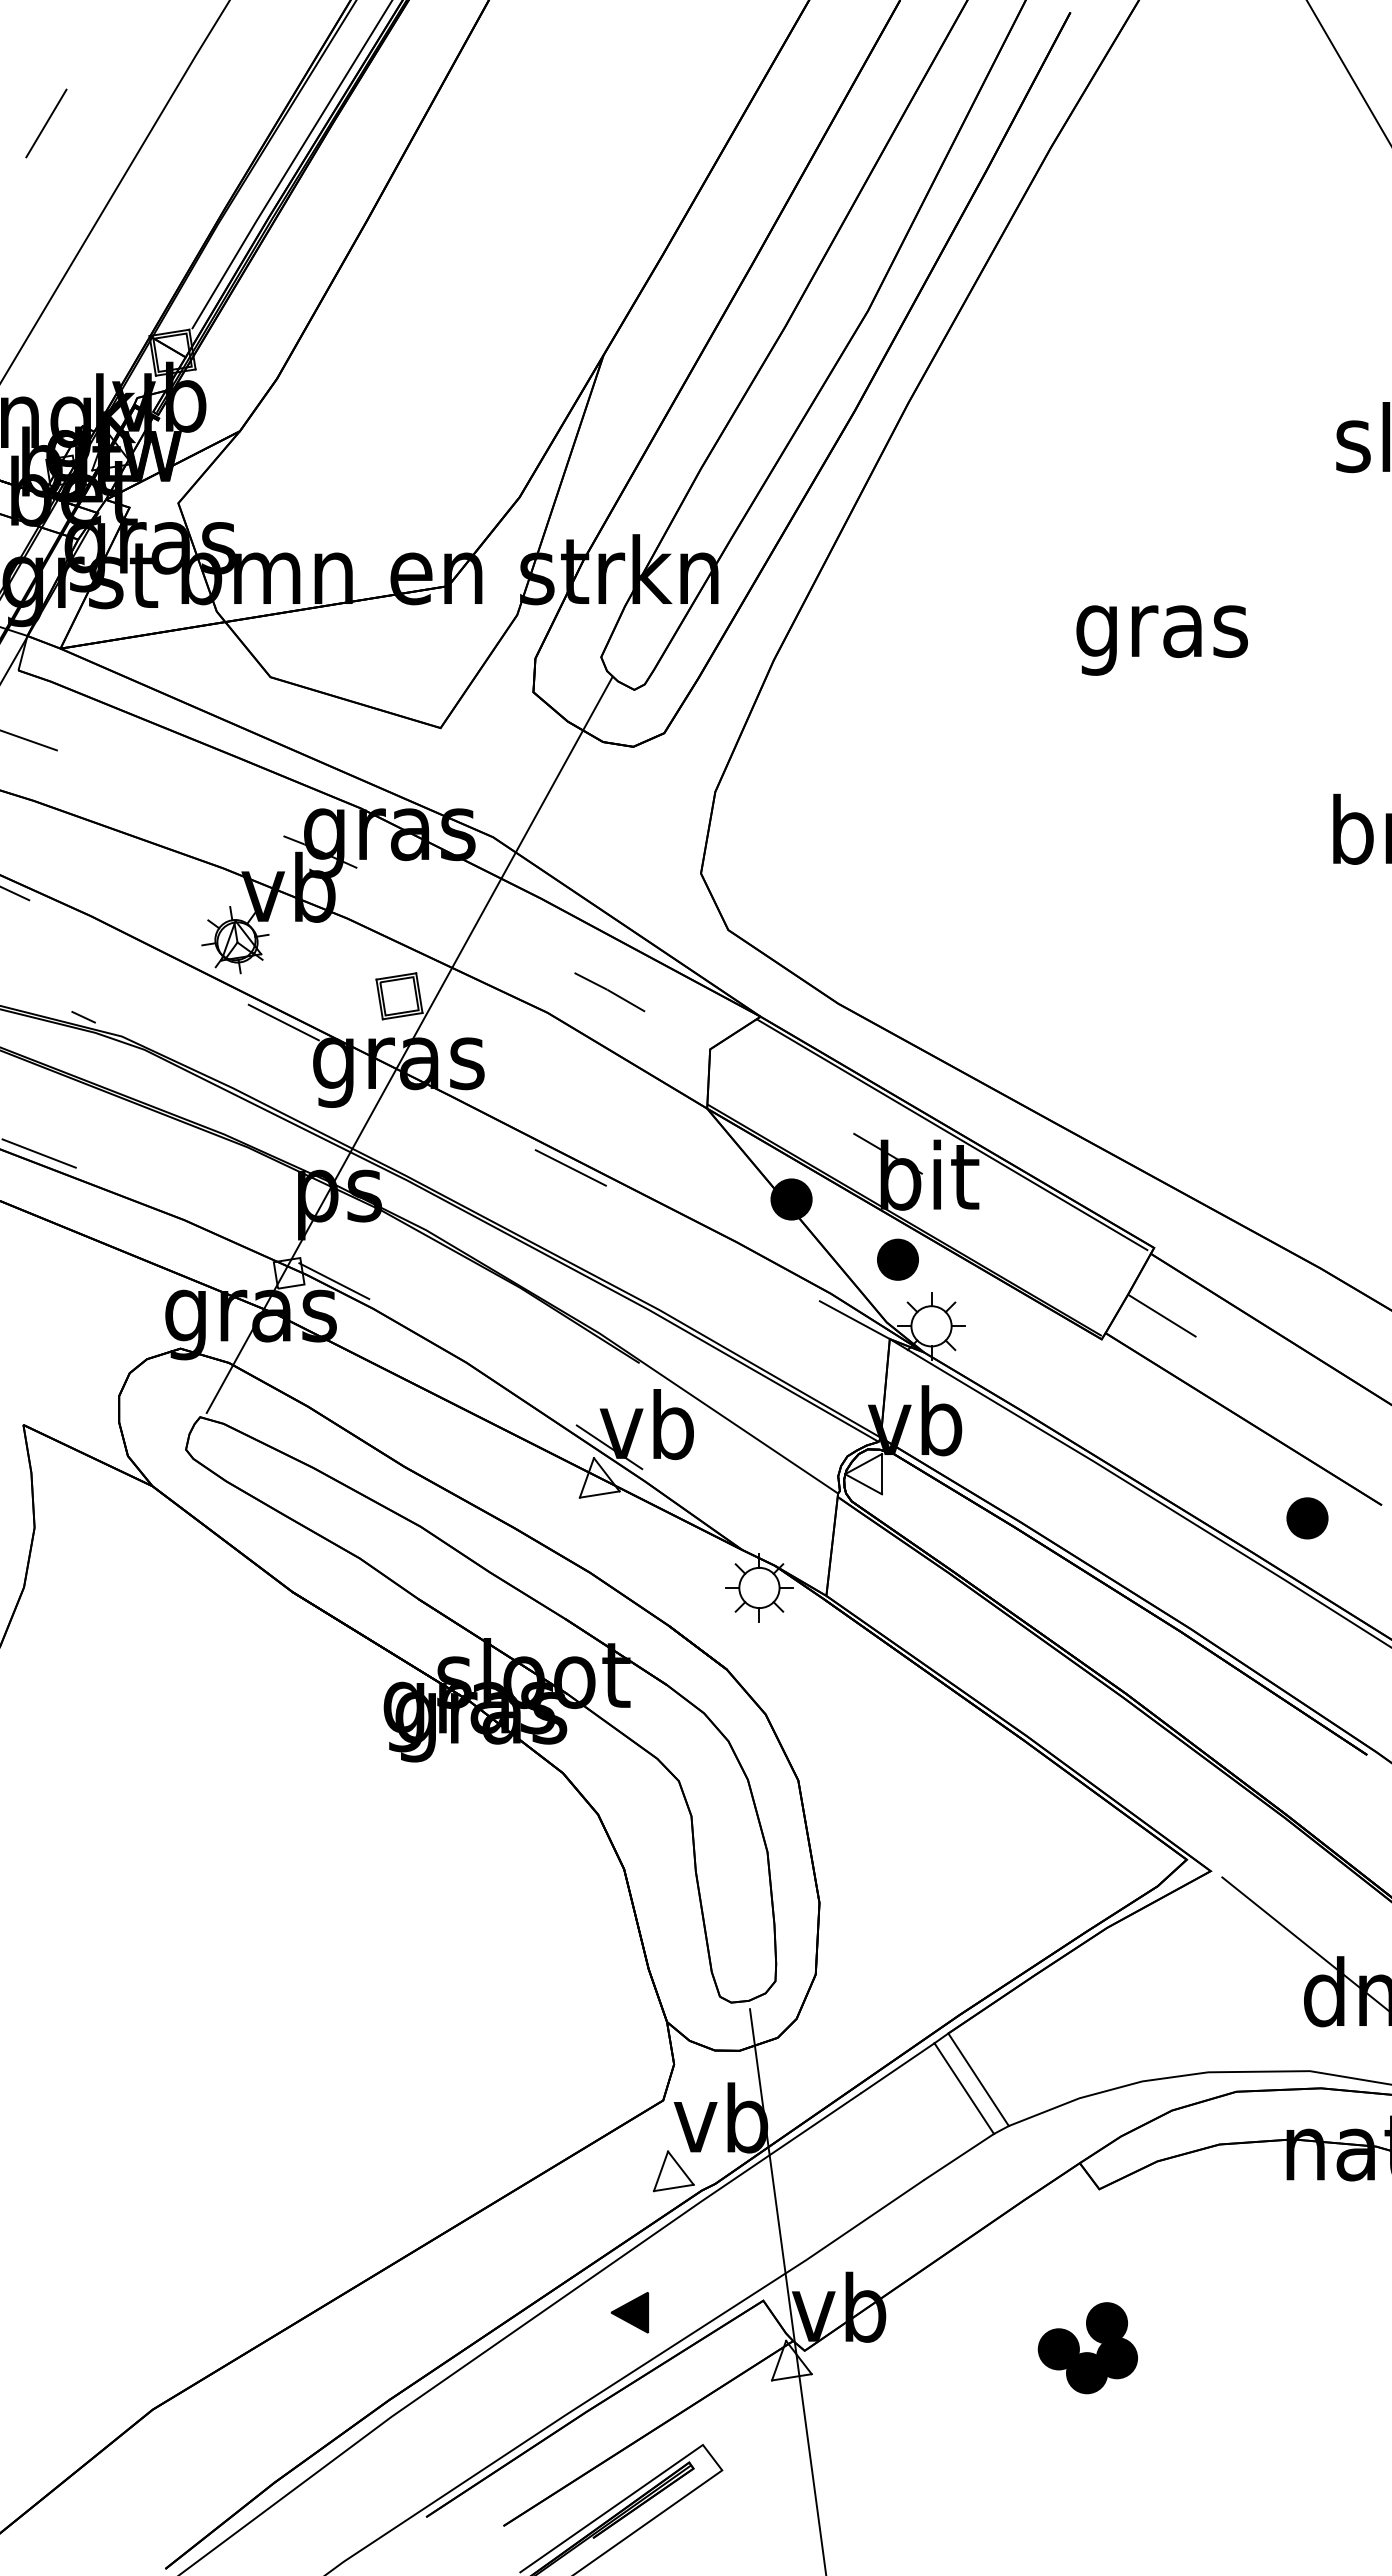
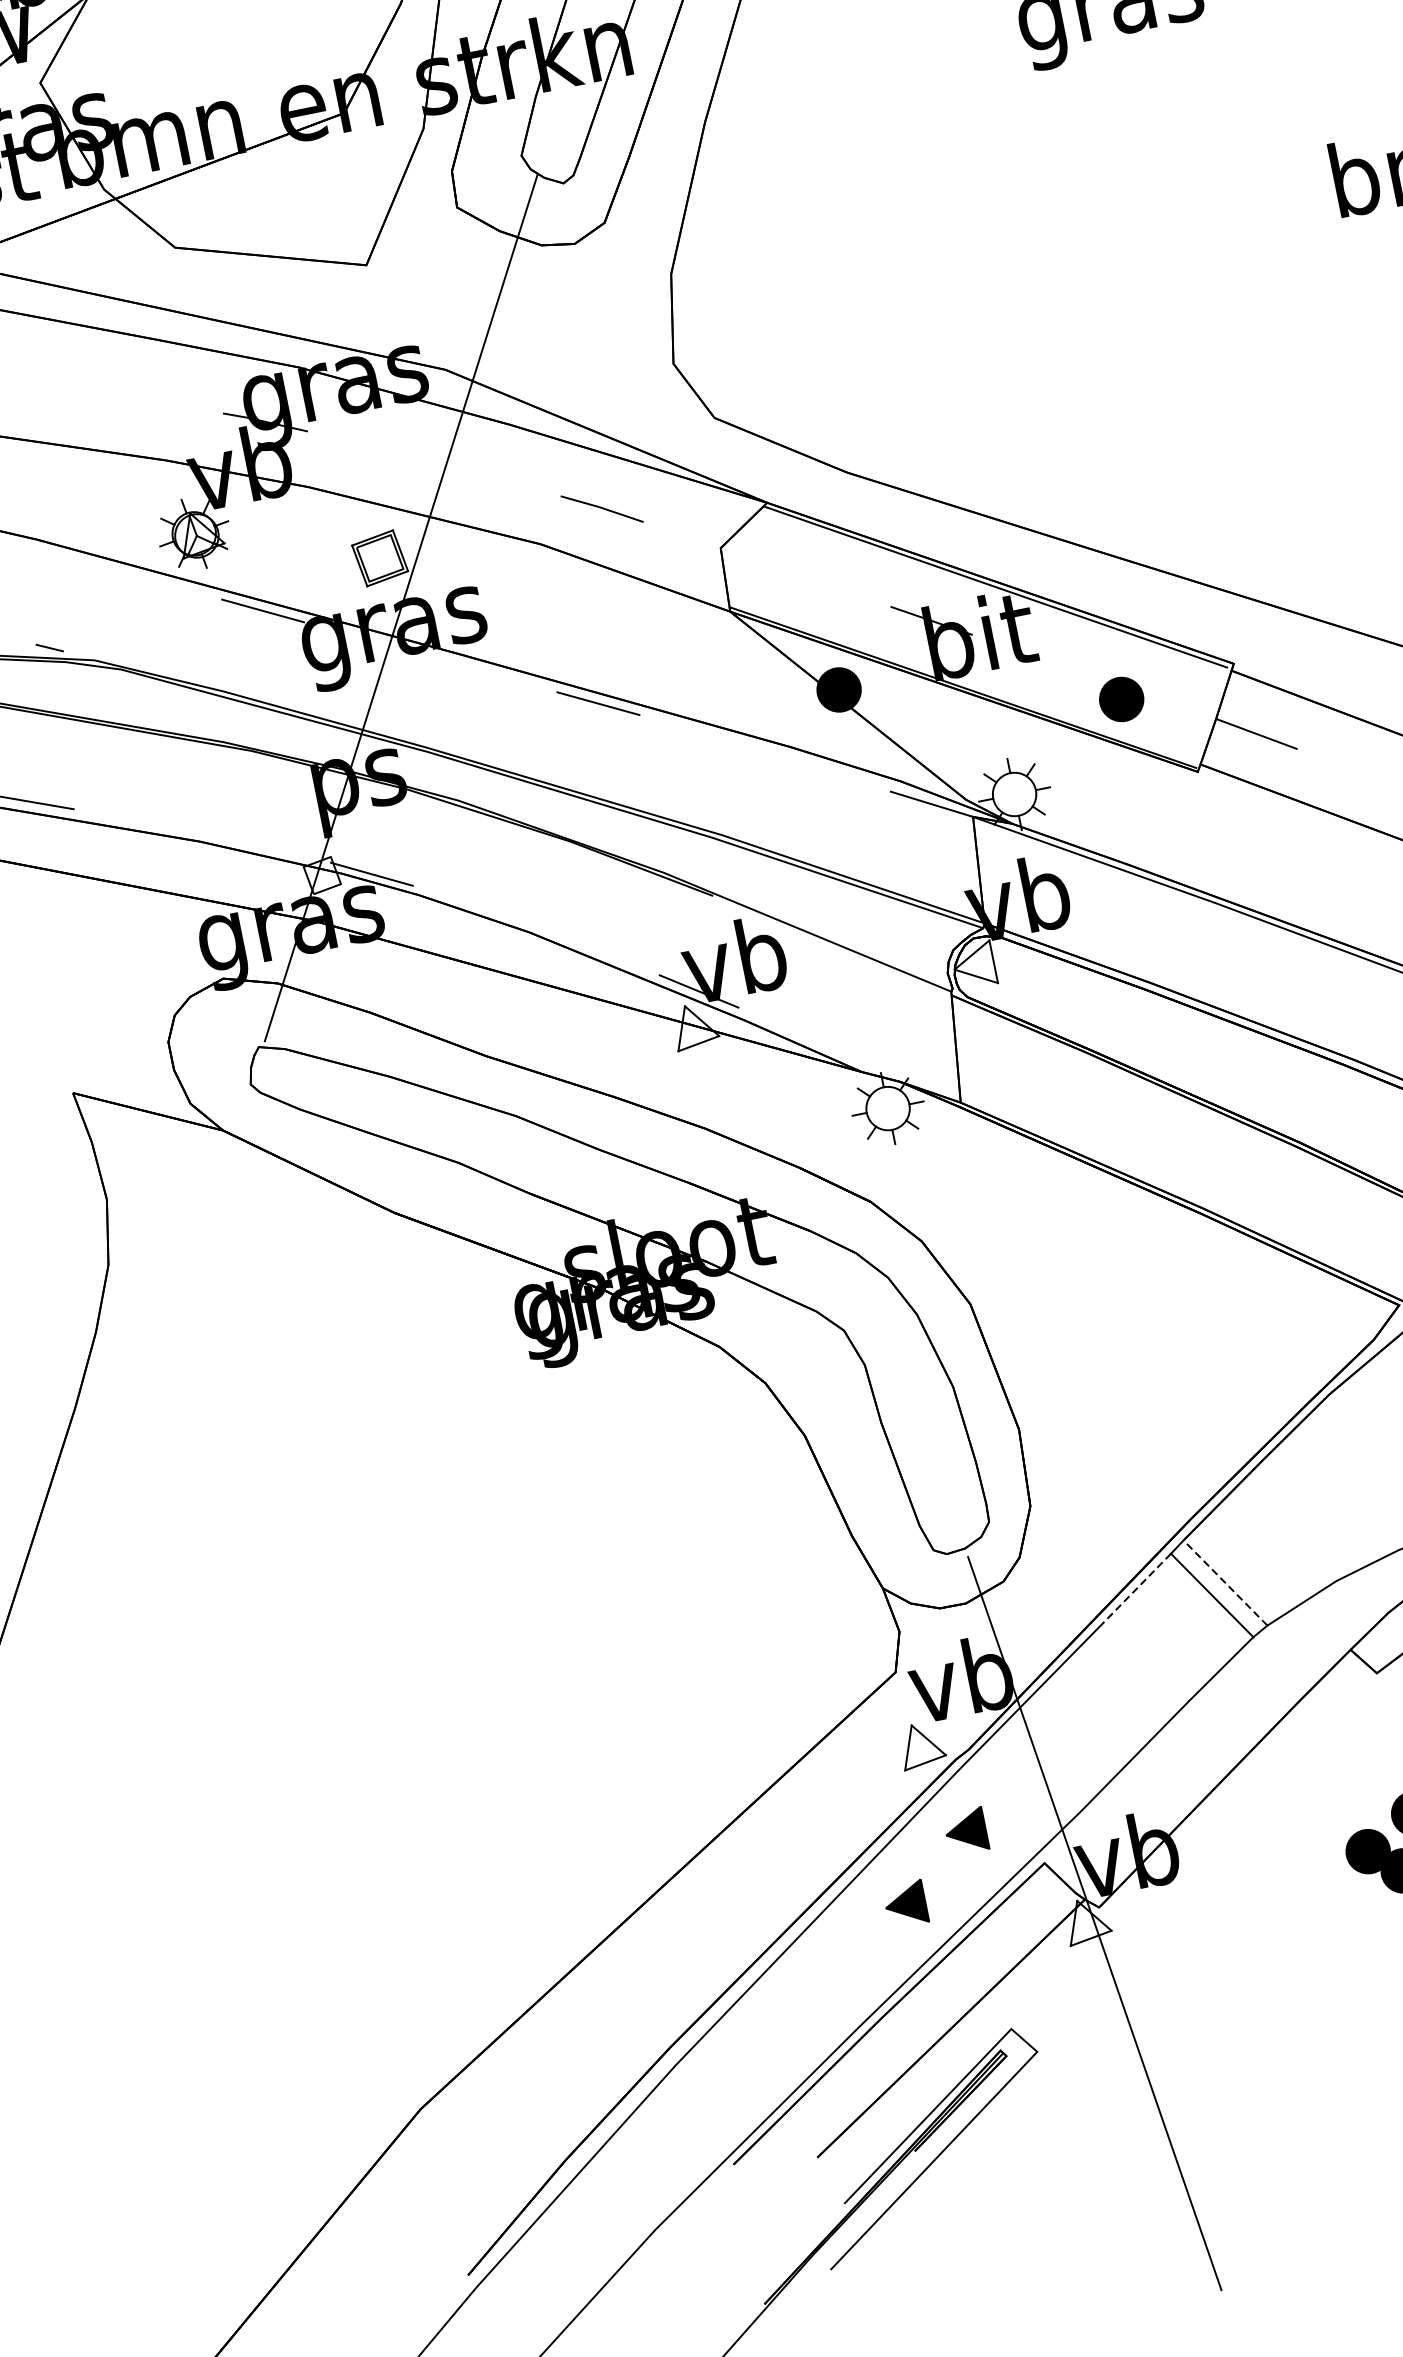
part: (897, 1259) -> (1121, 699), moved
line: (897, 2068) -> (1137, 1588), solid -> dashed
line: (978, 2079) -> (1225, 1582), solid -> dashed
part: (697, 2257) -> (965, 1831), added

